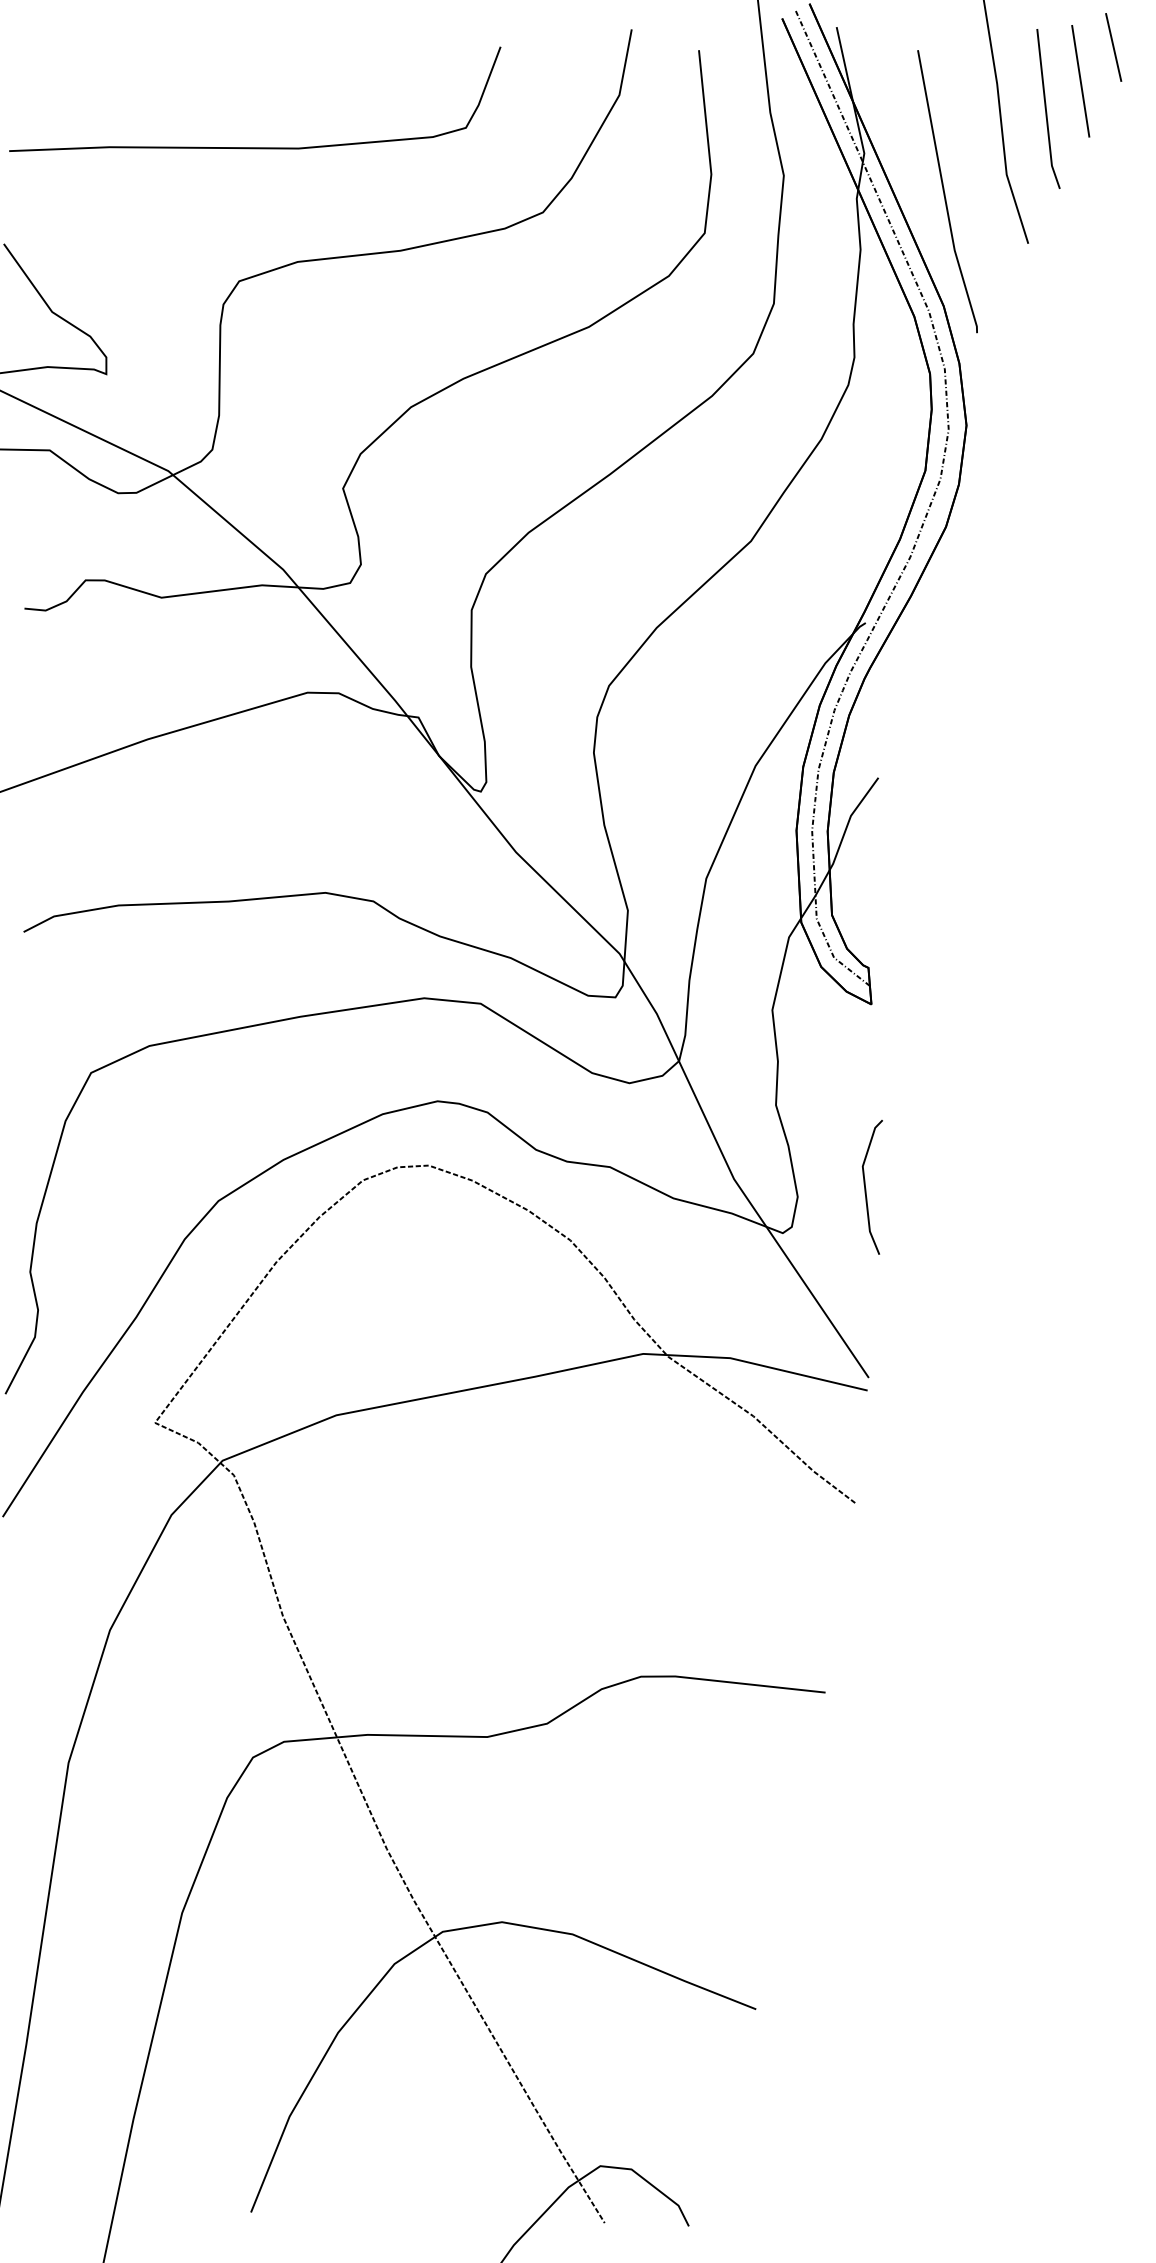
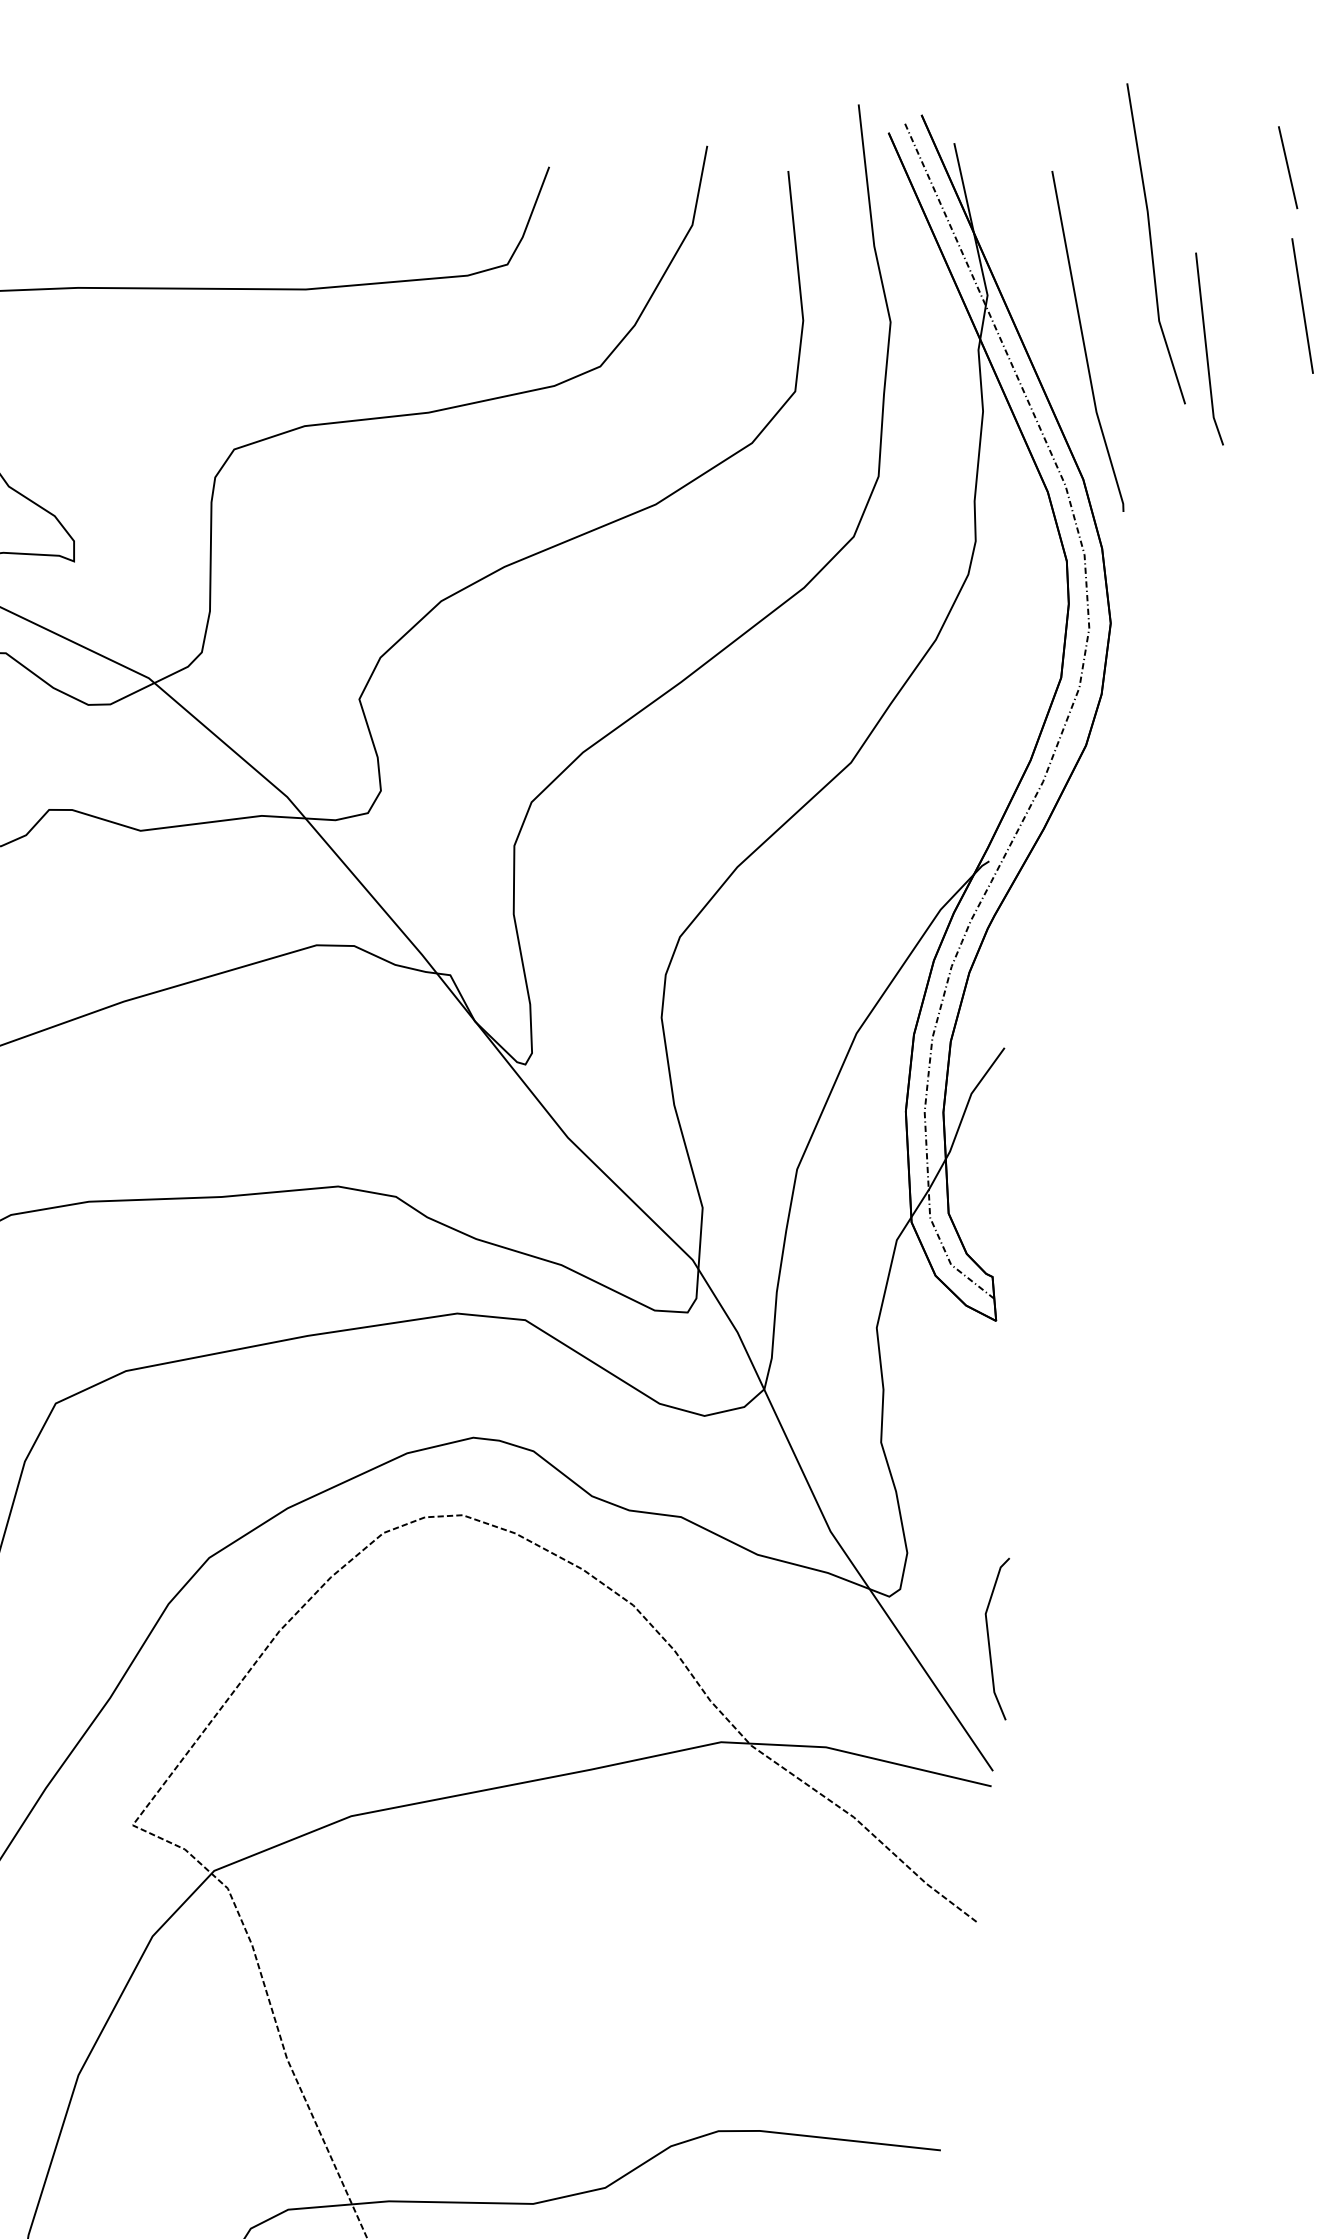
line: (1080, 81) -> (1302, 306), moved
line: (1046, 108) -> (1207, 348), moved
line: (866, 1188) -> (990, 1640), moved

